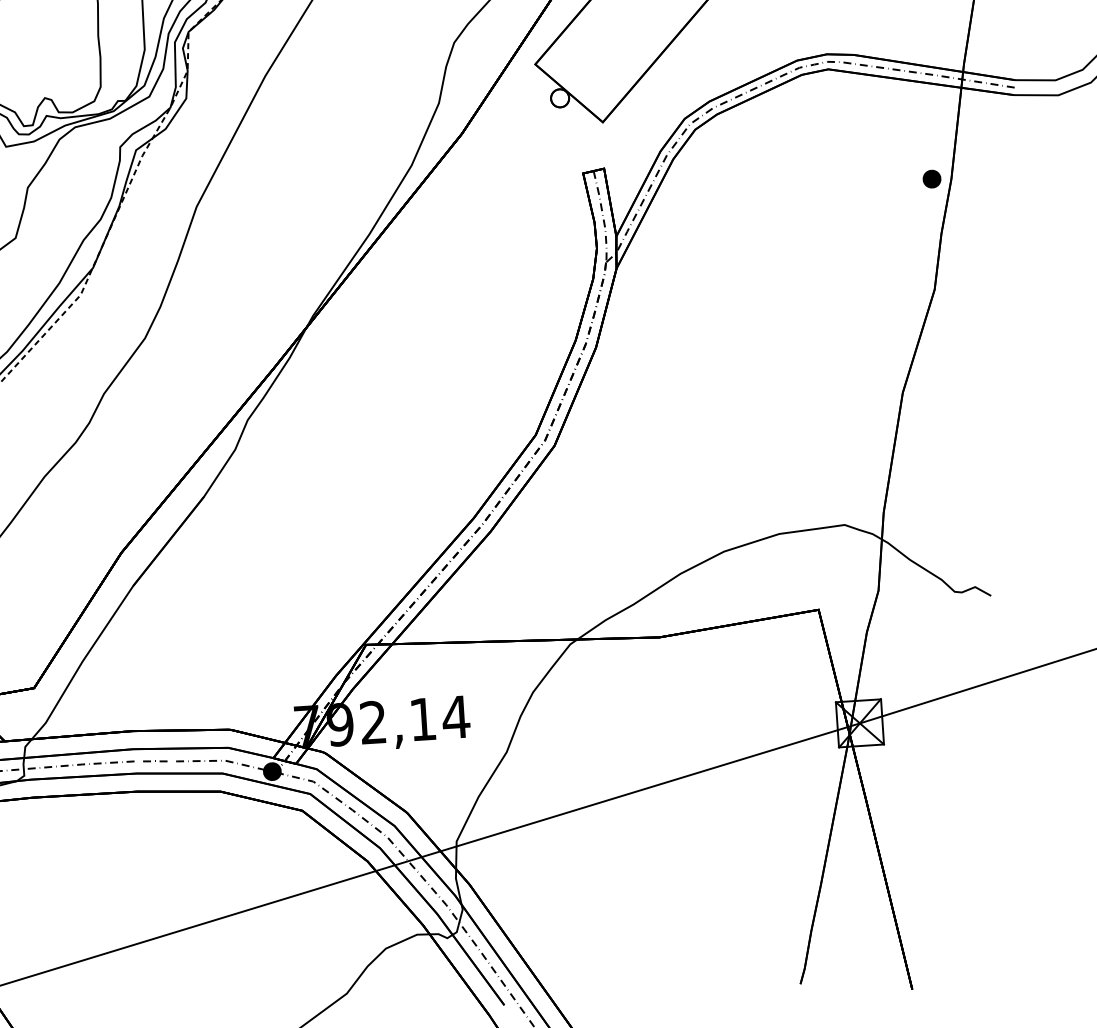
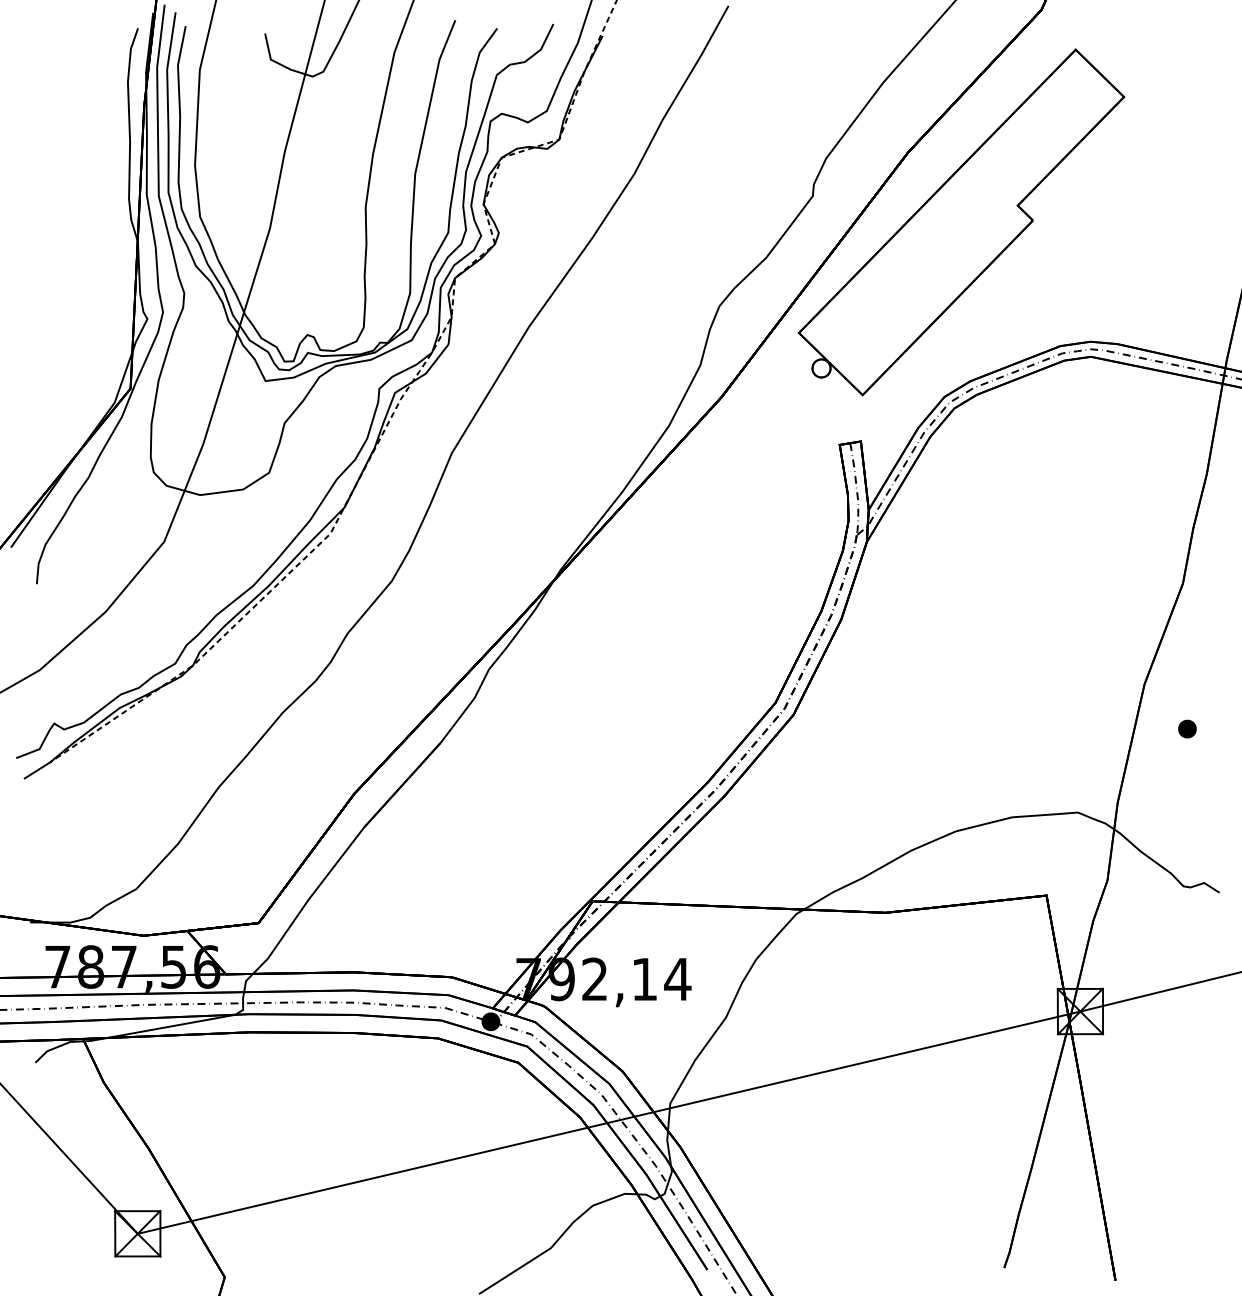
part: (932, 178) -> (1187, 728), moved

